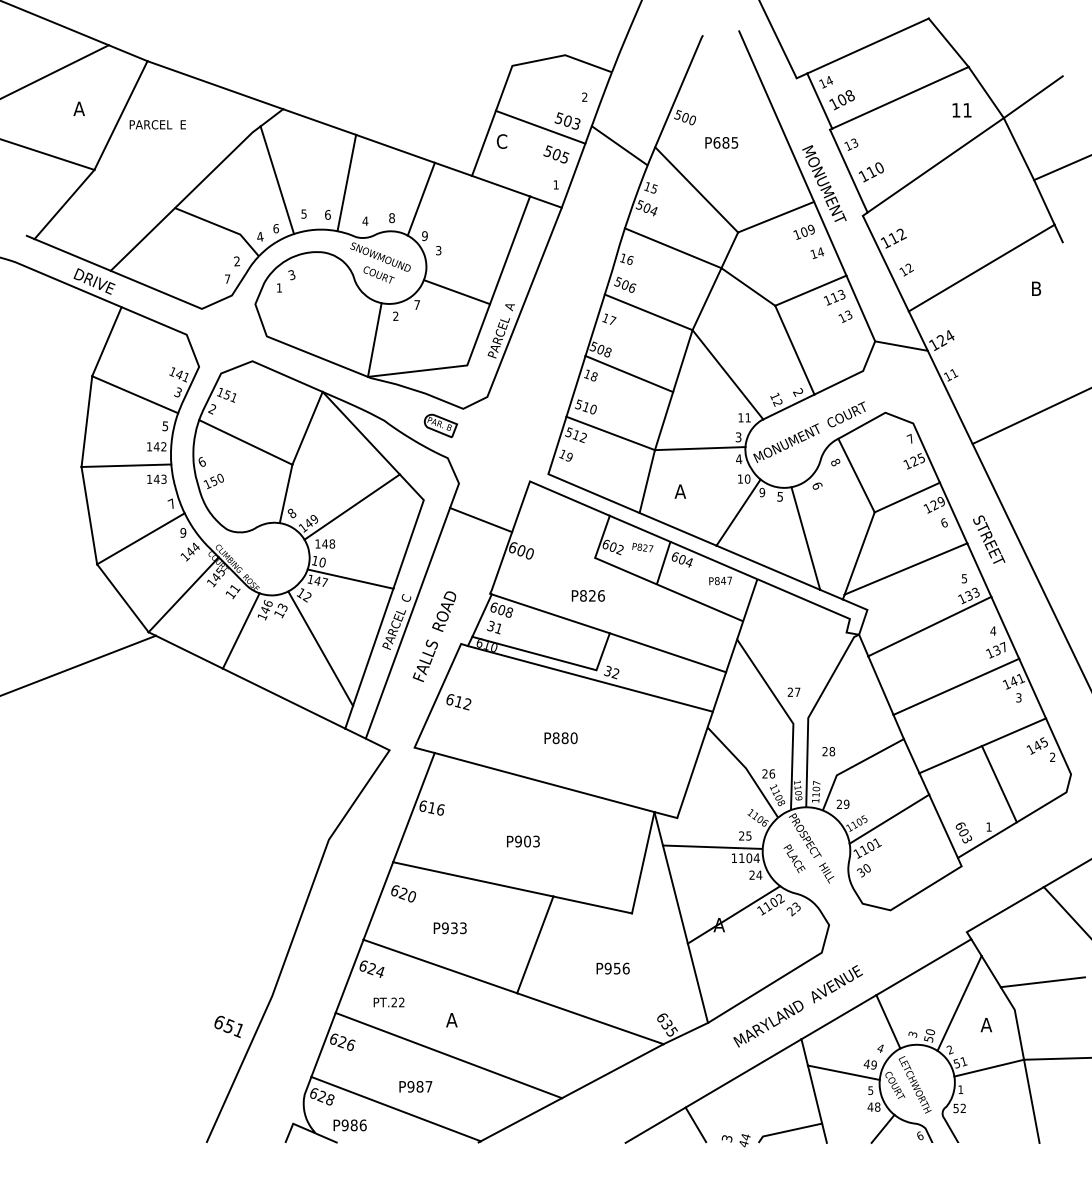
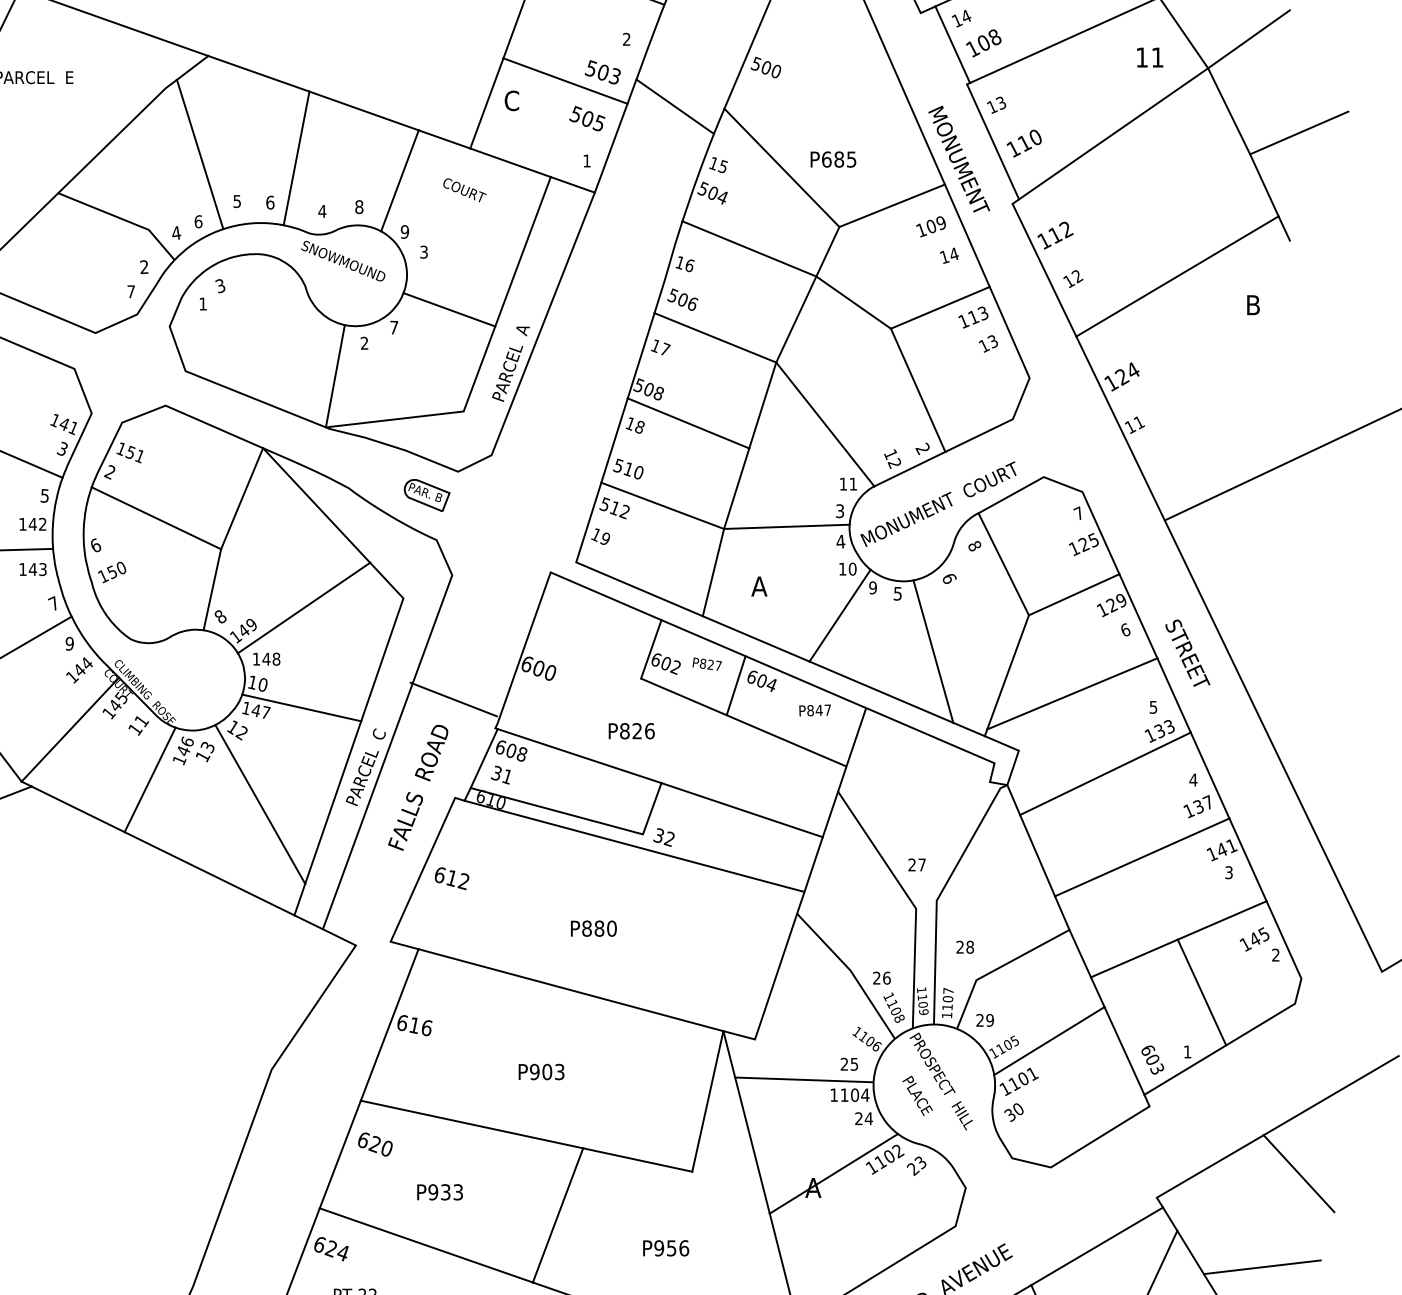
text: (721, 142) -> (833, 159), moved
text: (378, 274) -> (464, 189), moved
line: (901, 345) -> (1066, 383), removed
line: (481, 520) -> (454, 700), moved

